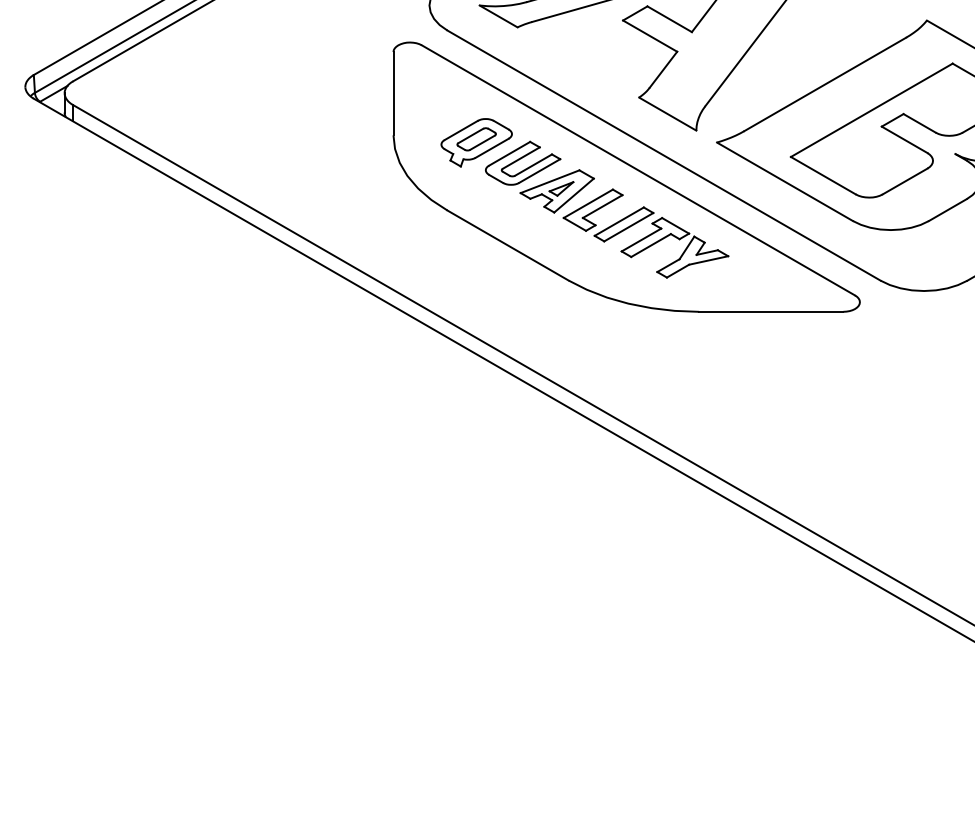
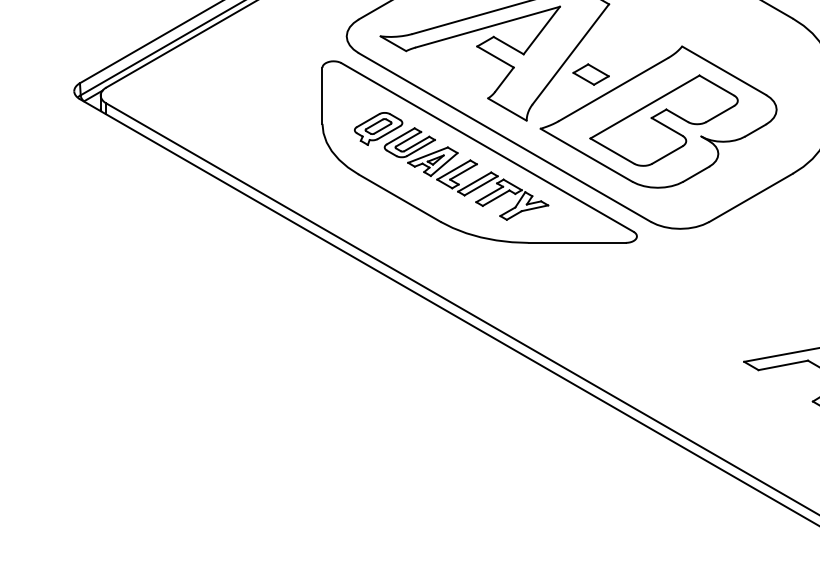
part: (791, 62) -> (590, 74), added

